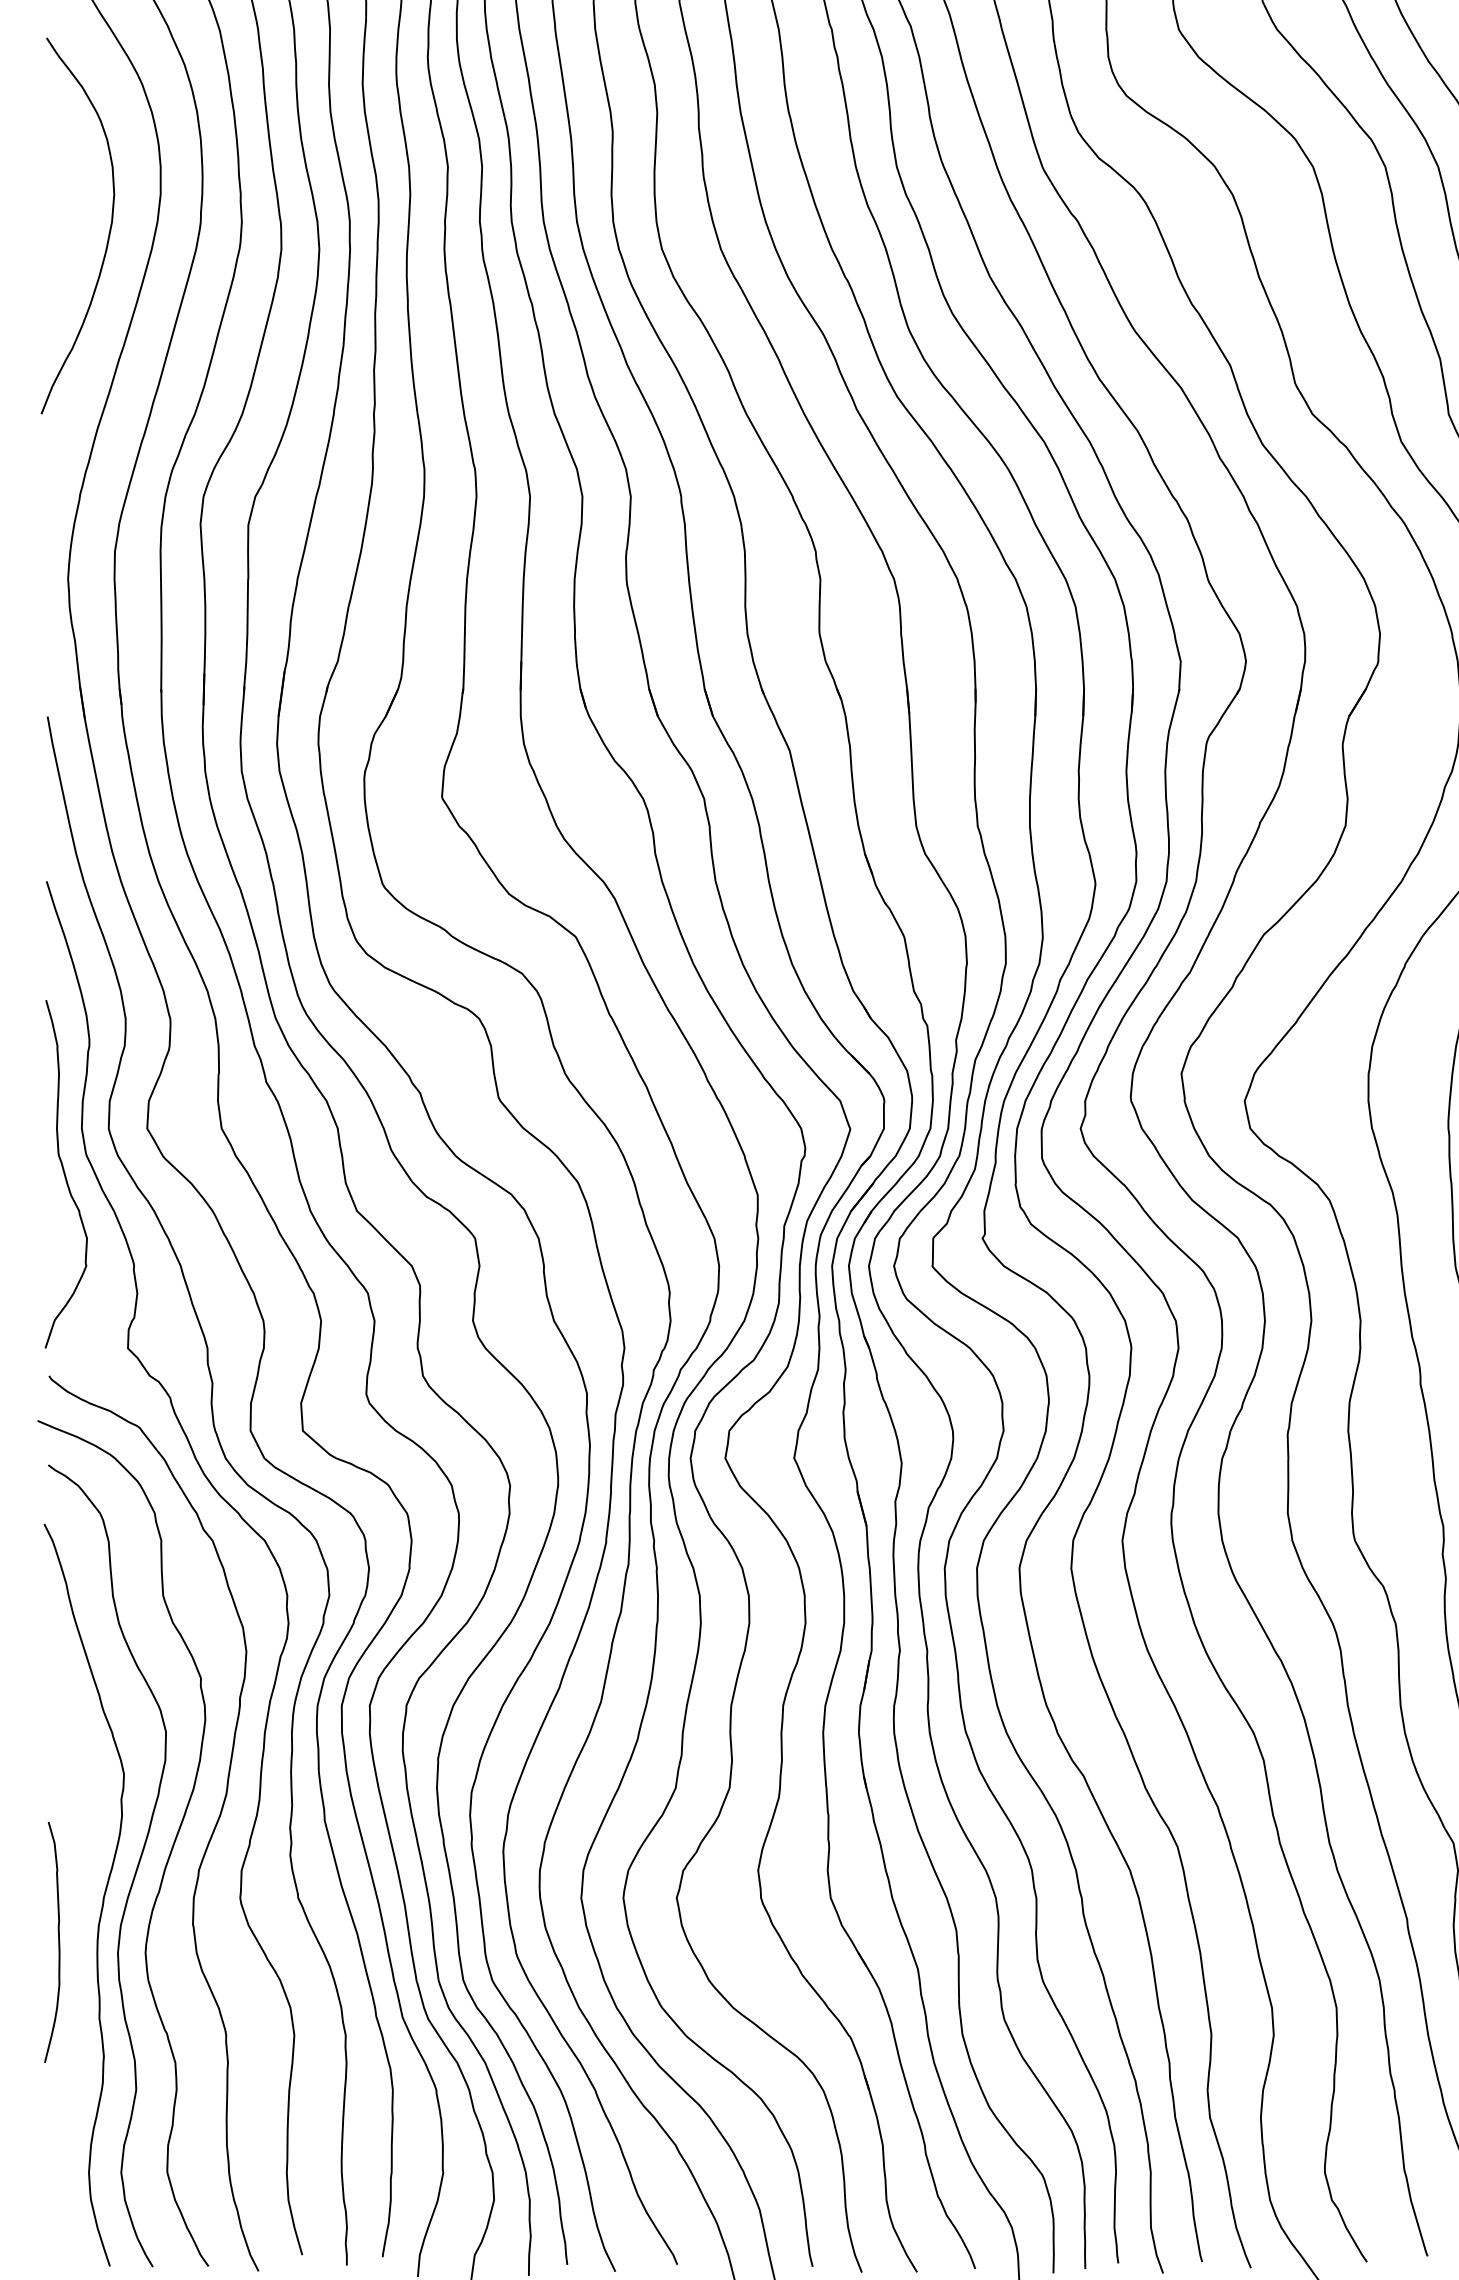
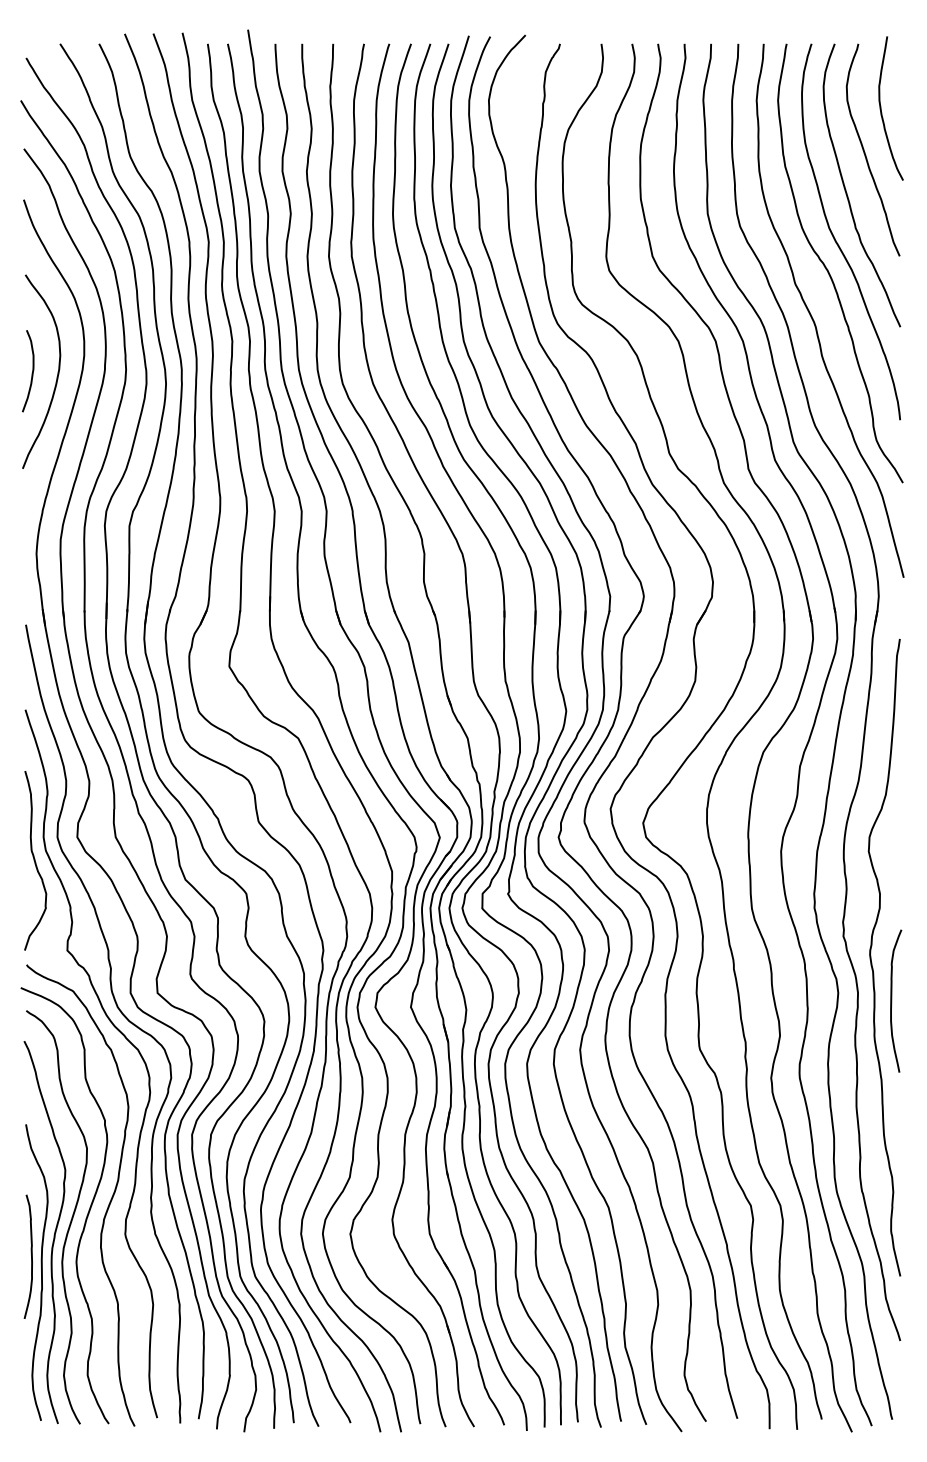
curve: (58, 229) -> (31, 373), added
curve: (77, 1972) -> (41, 1272), added

